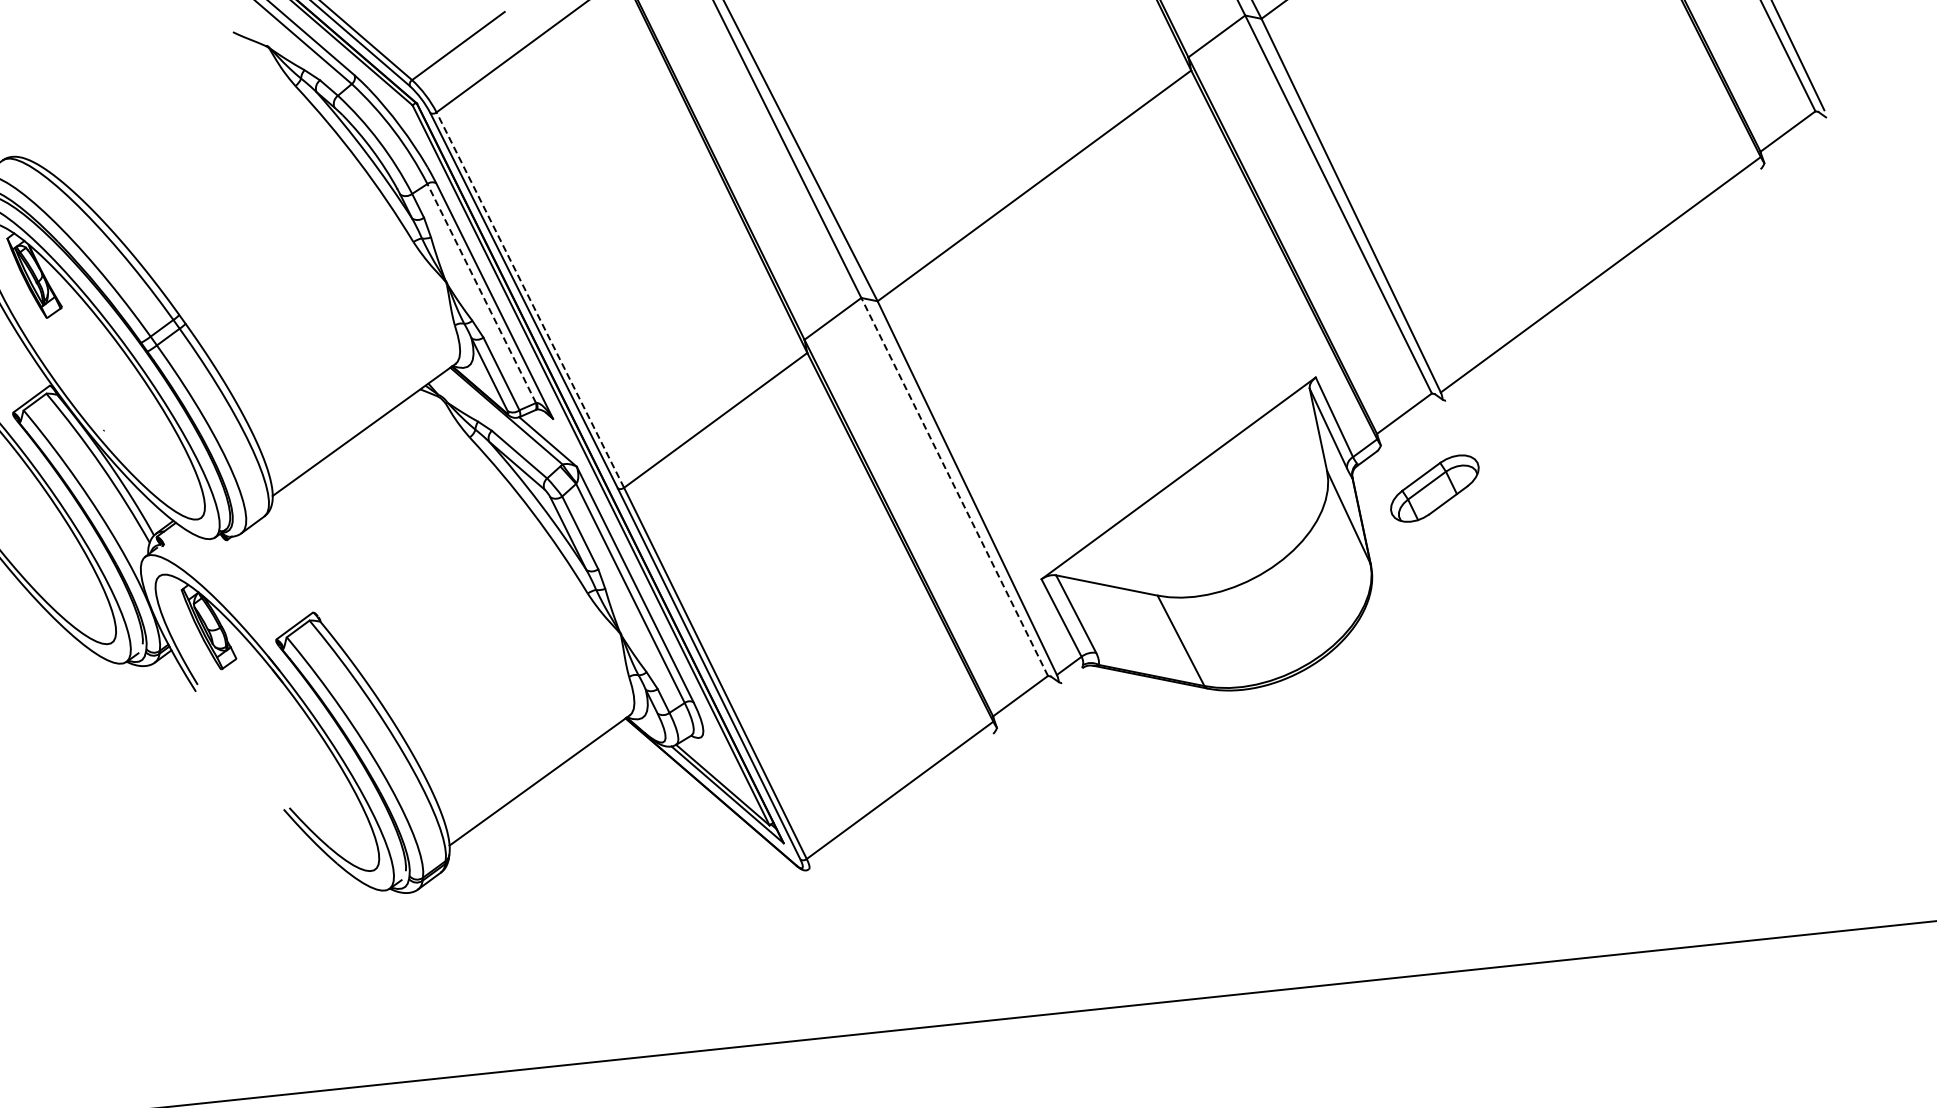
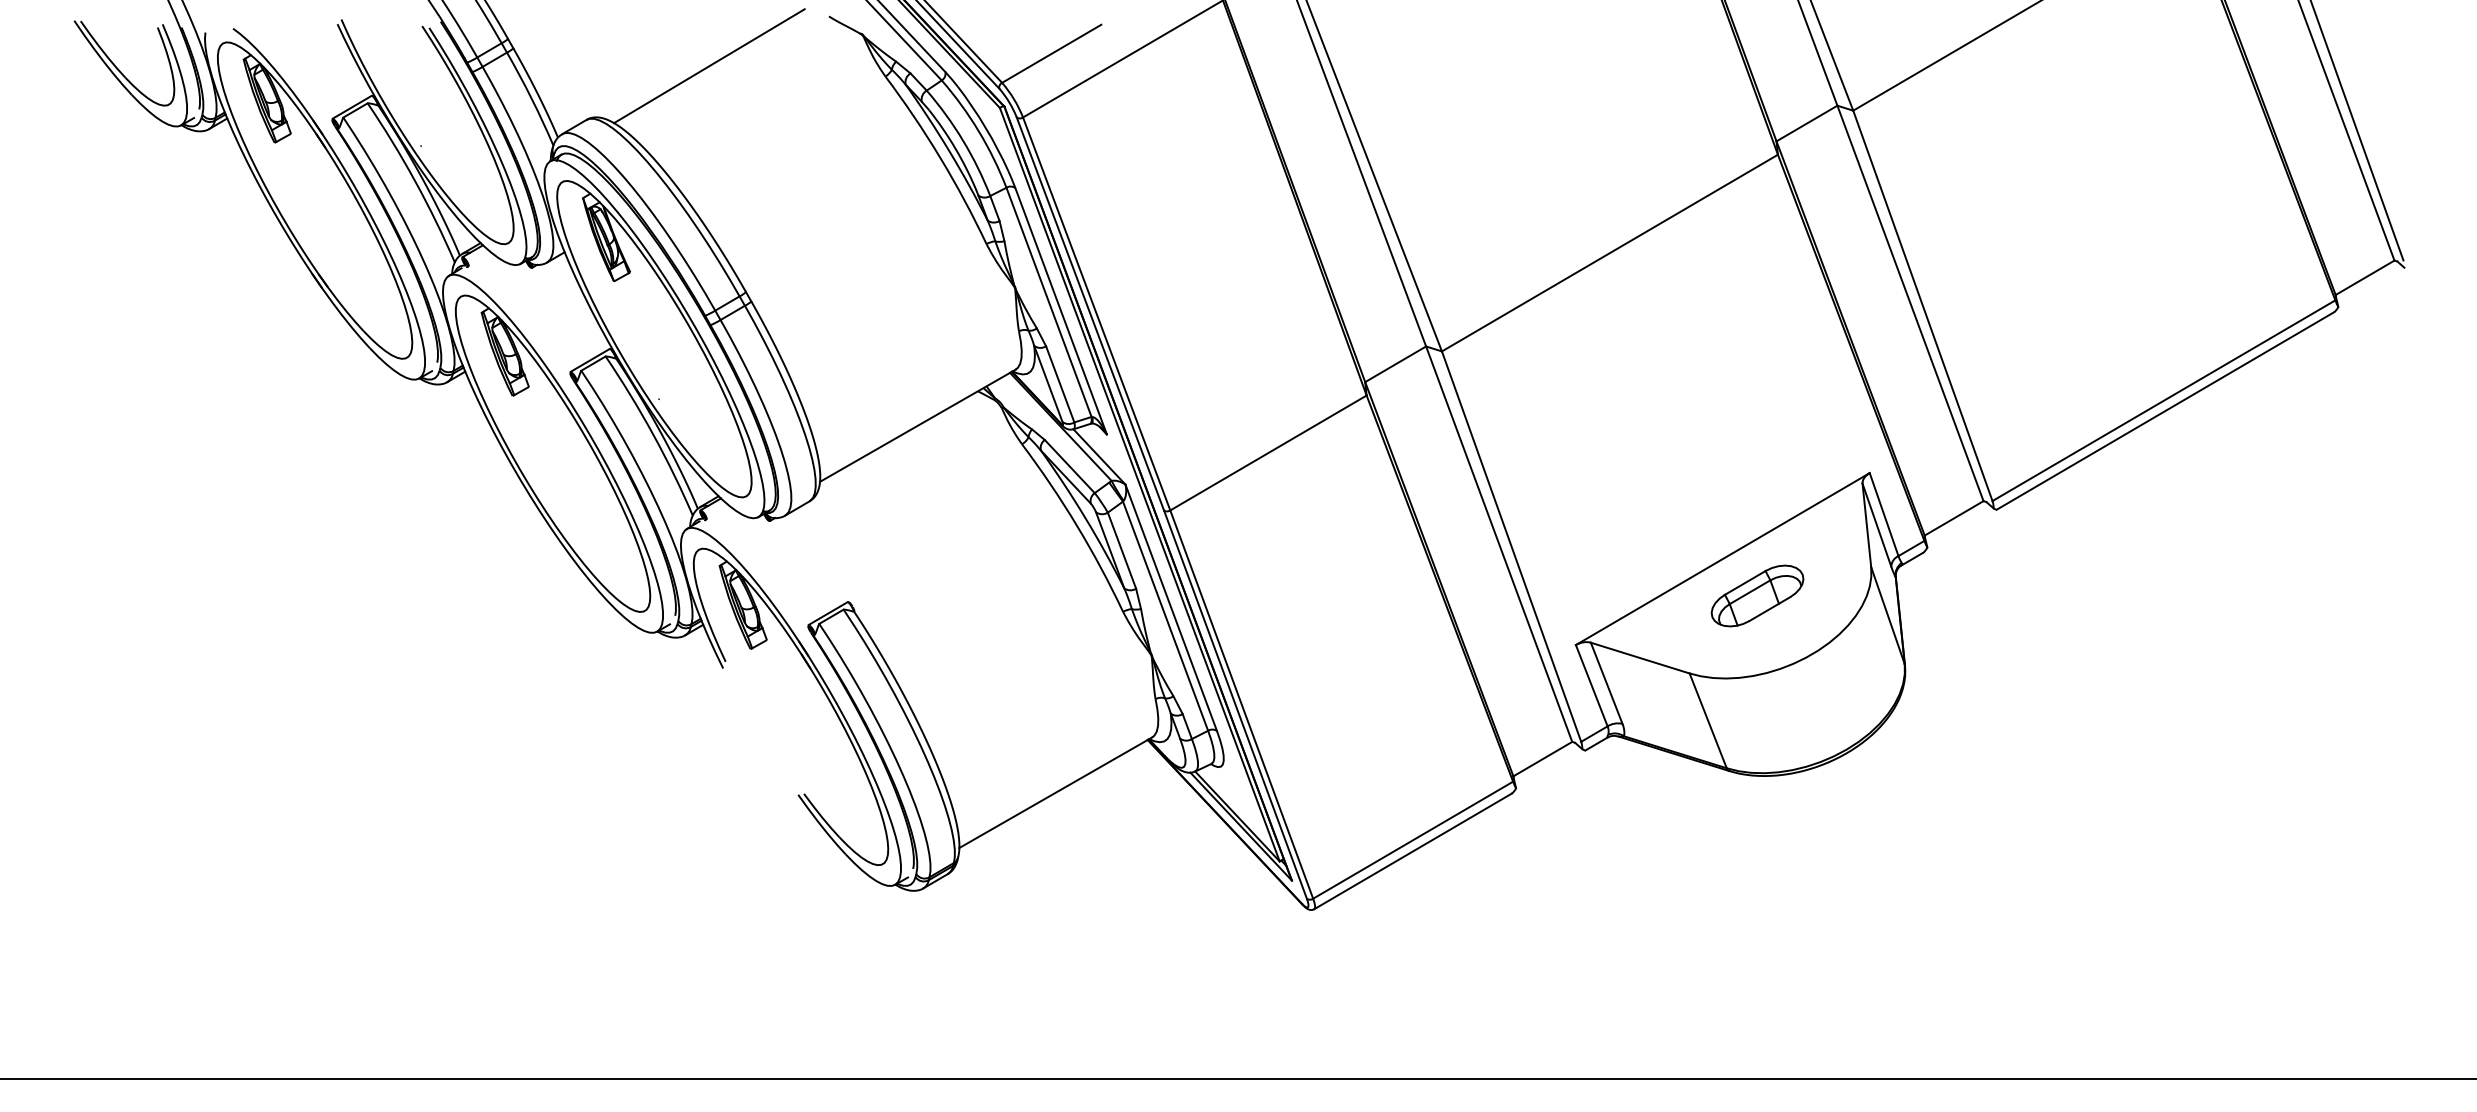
line: (118, 94) -> (708, 66), added
line: (1602, 284) -> (2164, 410), added
line: (481, 292) -> (1048, 301), dashed -> solid
line: (530, 299) -> (1096, 313), dashed -> solid
line: (955, 487) -> (1499, 544), dashed -> solid
part: (1434, 488) -> (1757, 595), moved
line: (1072, 675) -> (1596, 743), added
line: (900, 801) -> (1412, 851), added

